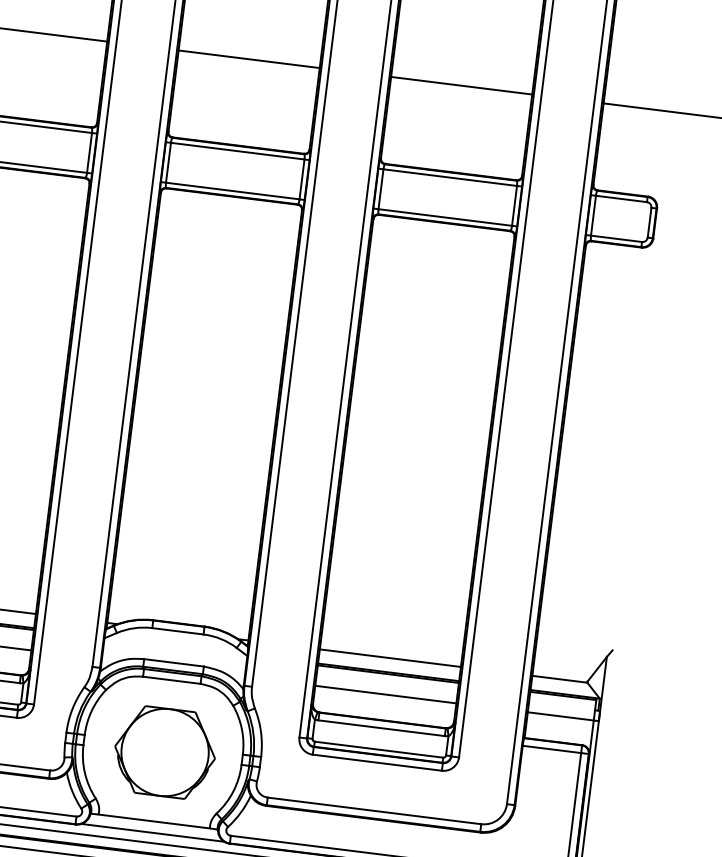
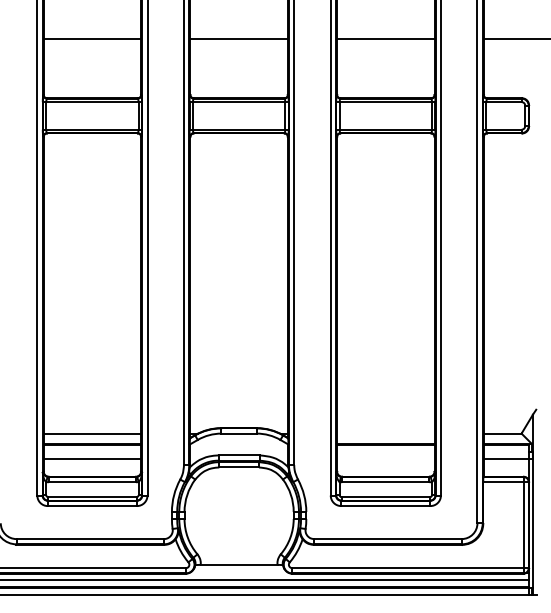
line: (389, 657) -> (385, 433), removed
line: (385, 695) -> (385, 459), removed
part: (164, 751) -> (240, 516), removed
line: (151, 832) -> (238, 572), removed

